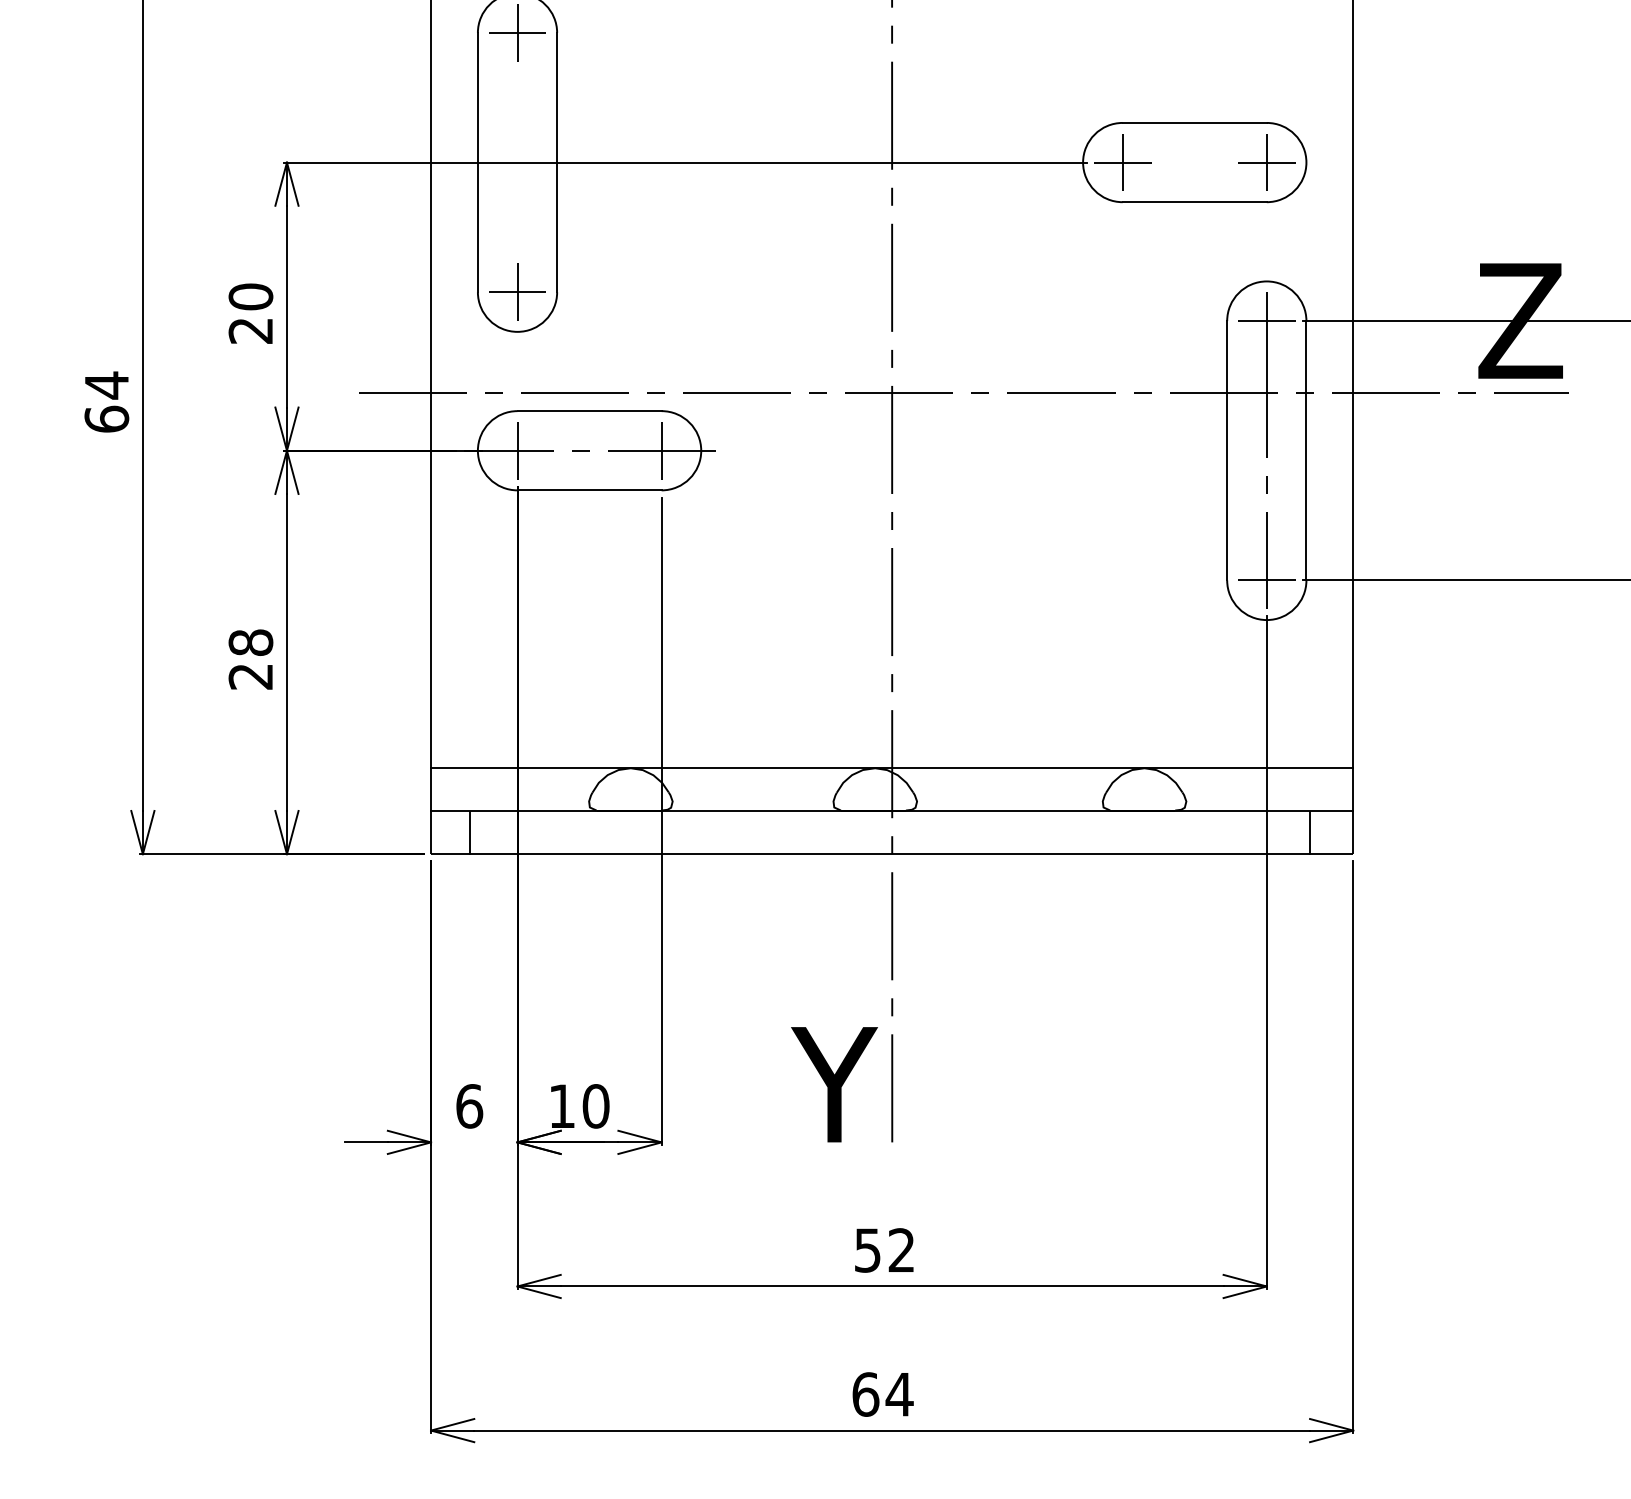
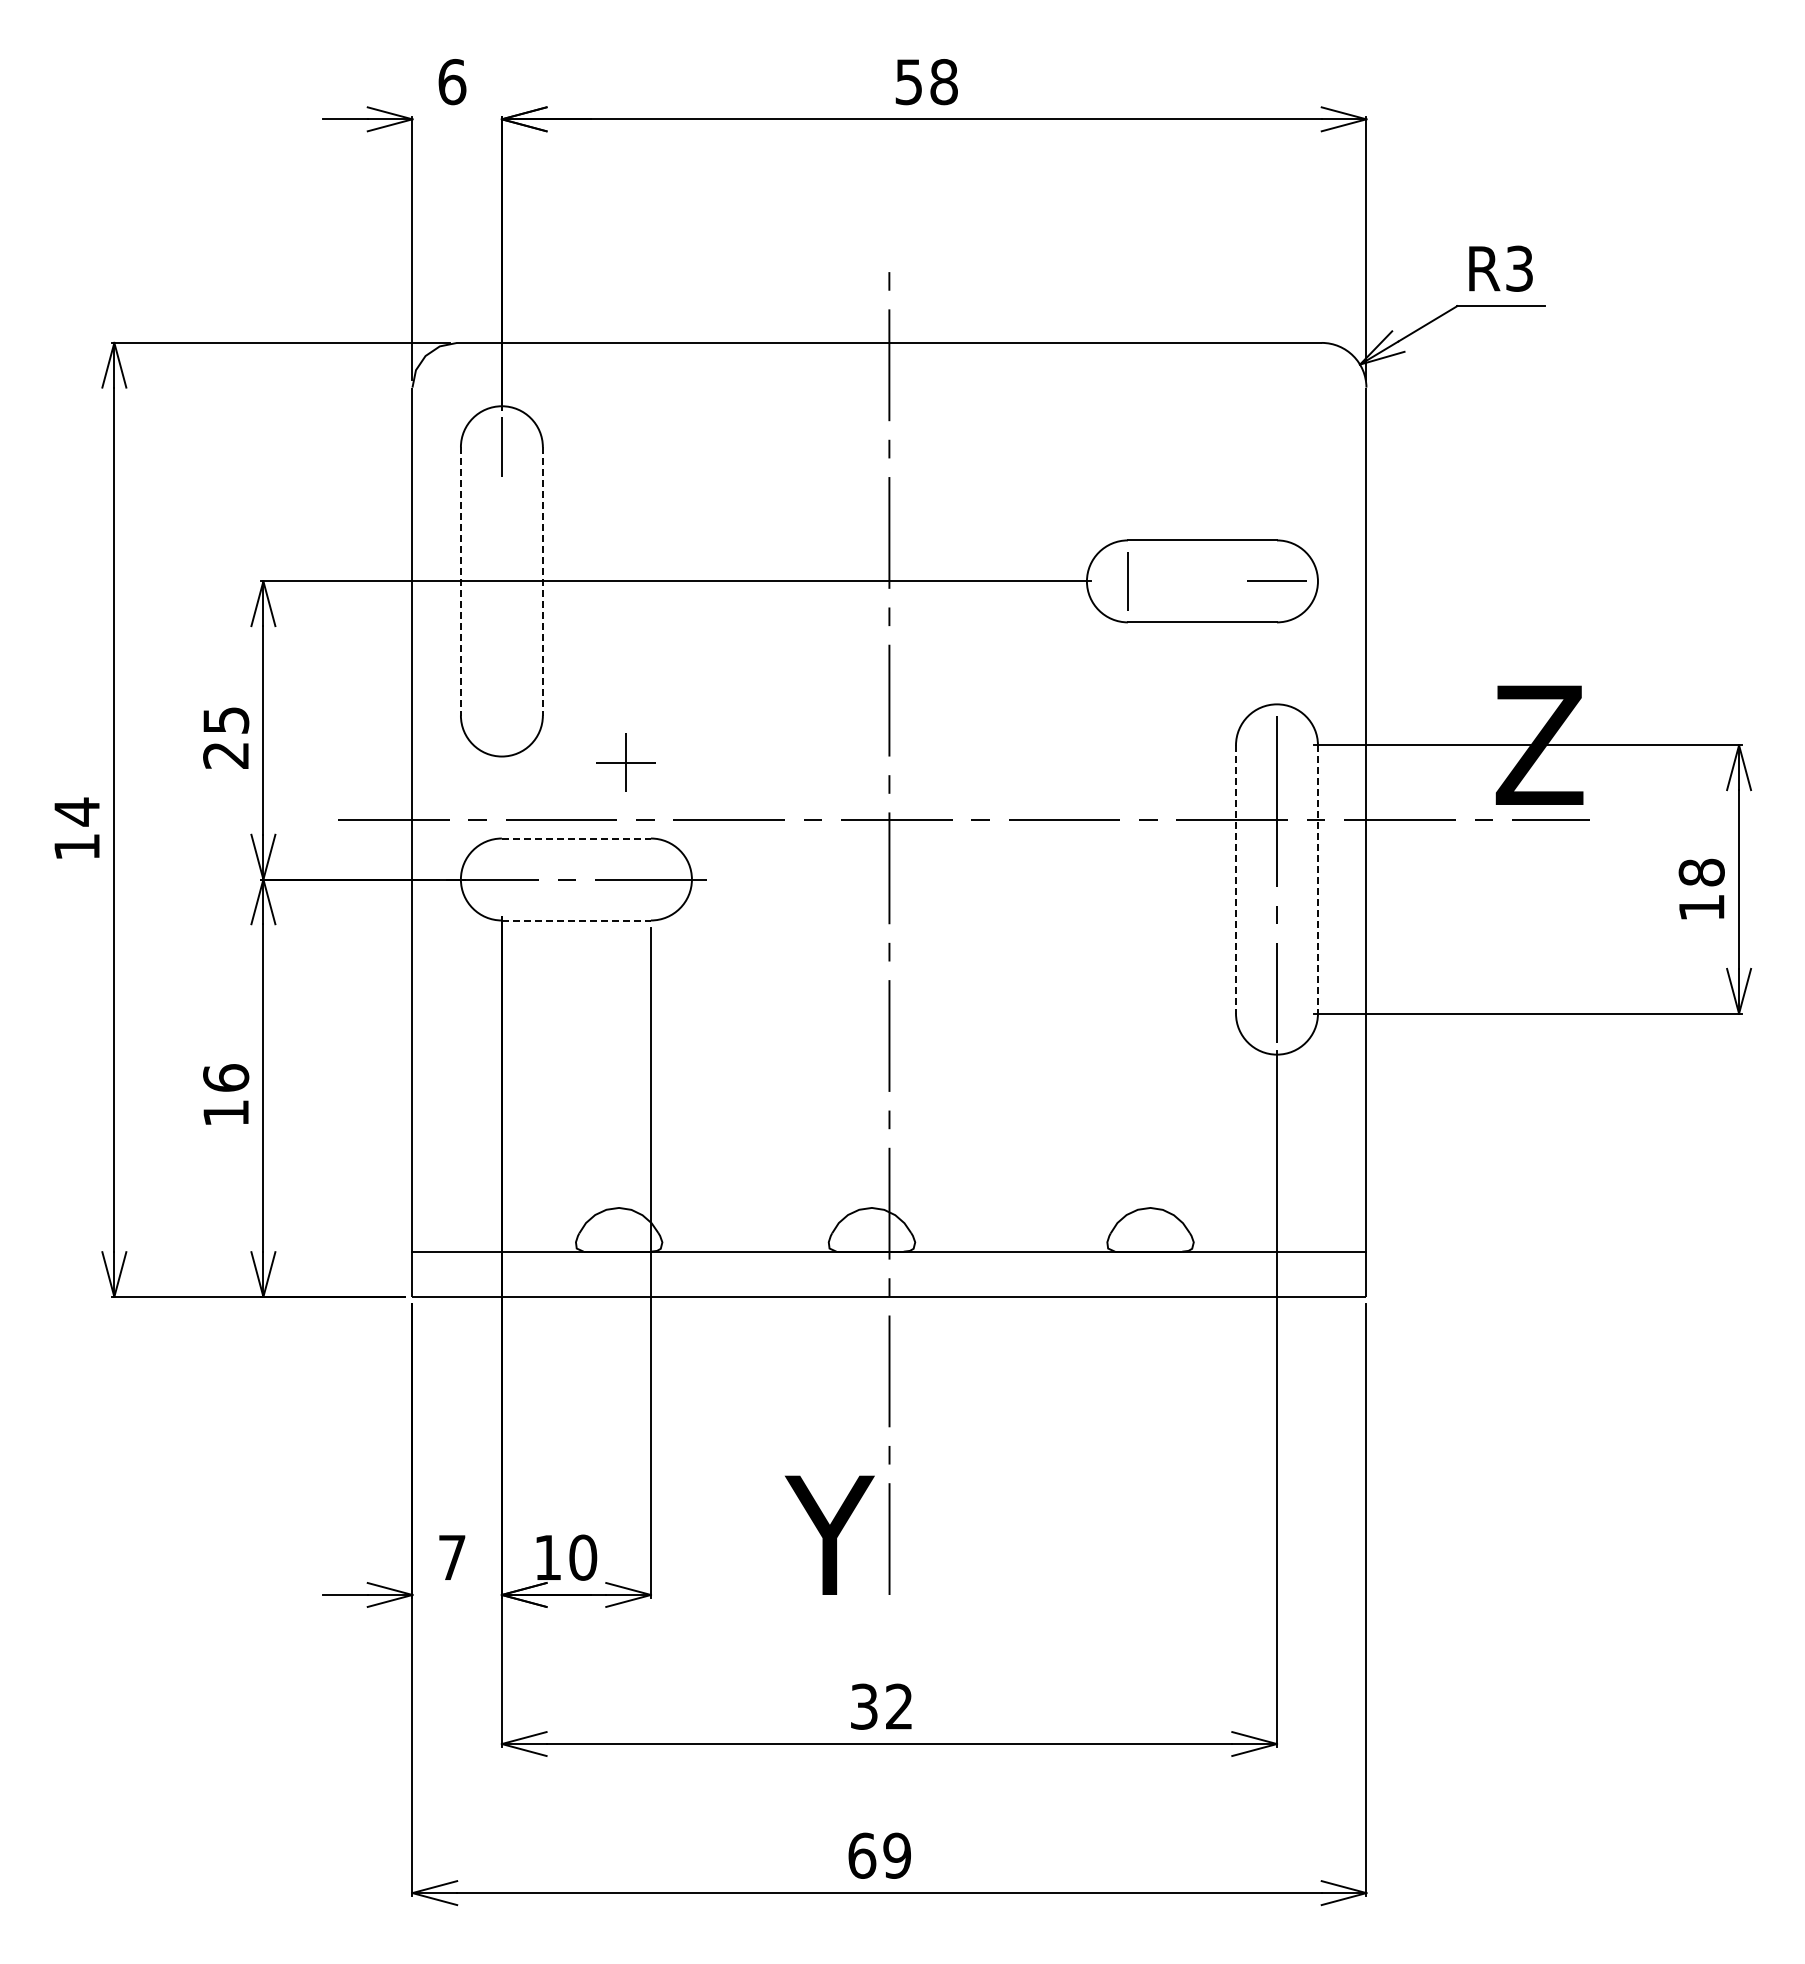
line: (517, 33) -> (501, 447), removed
line: (477, 162) -> (460, 581), solid -> dashed
line: (556, 162) -> (542, 581), solid -> dashed
line: (1122, 162) -> (1127, 581), removed
line: (1266, 162) -> (1276, 581), removed
part: (517, 292) -> (625, 762), moved
text: (251, 297) -> (226, 720), 20 -> 25
line: (1266, 321) -> (1276, 745), removed
line: (589, 411) -> (576, 838), solid -> dashed
text: (107, 418) -> (77, 846), 64 -> 14
line: (517, 450) -> (501, 879), removed
line: (661, 450) -> (650, 879), removed
line: (1227, 451) -> (1236, 880), solid -> dashed
line: (1305, 451) -> (1317, 880), solid -> dashed
line: (589, 490) -> (576, 920), solid -> dashed
line: (1266, 580) -> (1276, 1013), removed
text: (251, 659) -> (226, 1095), 28 -> 16
line: (892, 767) -> (889, 1207), removed
line: (469, 832) -> (452, 1274), removed
line: (1309, 832) -> (1321, 1274), removed
text: (469, 1106) -> (452, 1557), 6 -> 7
text: (868, 1250) -> (864, 1706), 52 -> 32
text: (898, 1394) -> (896, 1855), 64 -> 69

